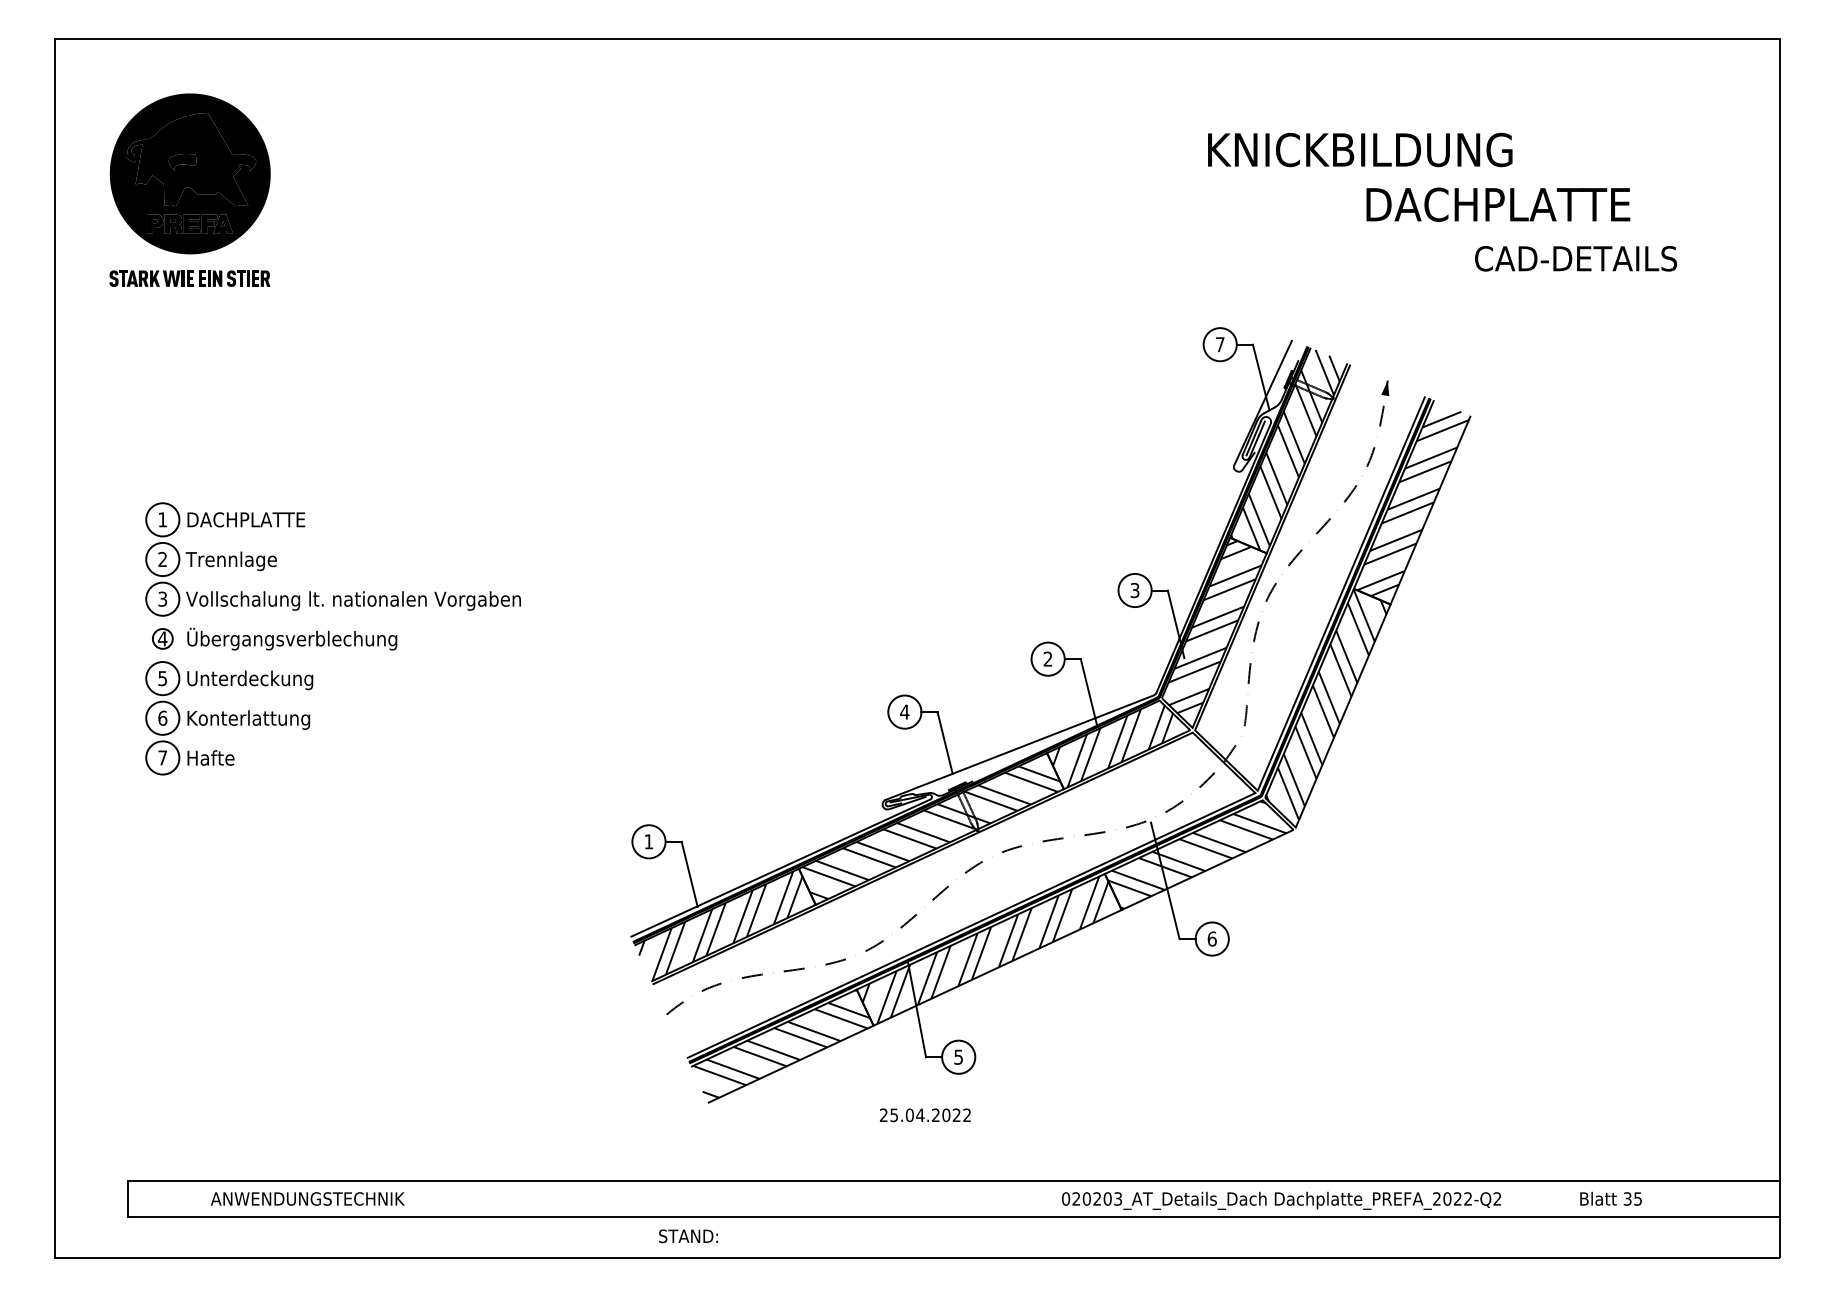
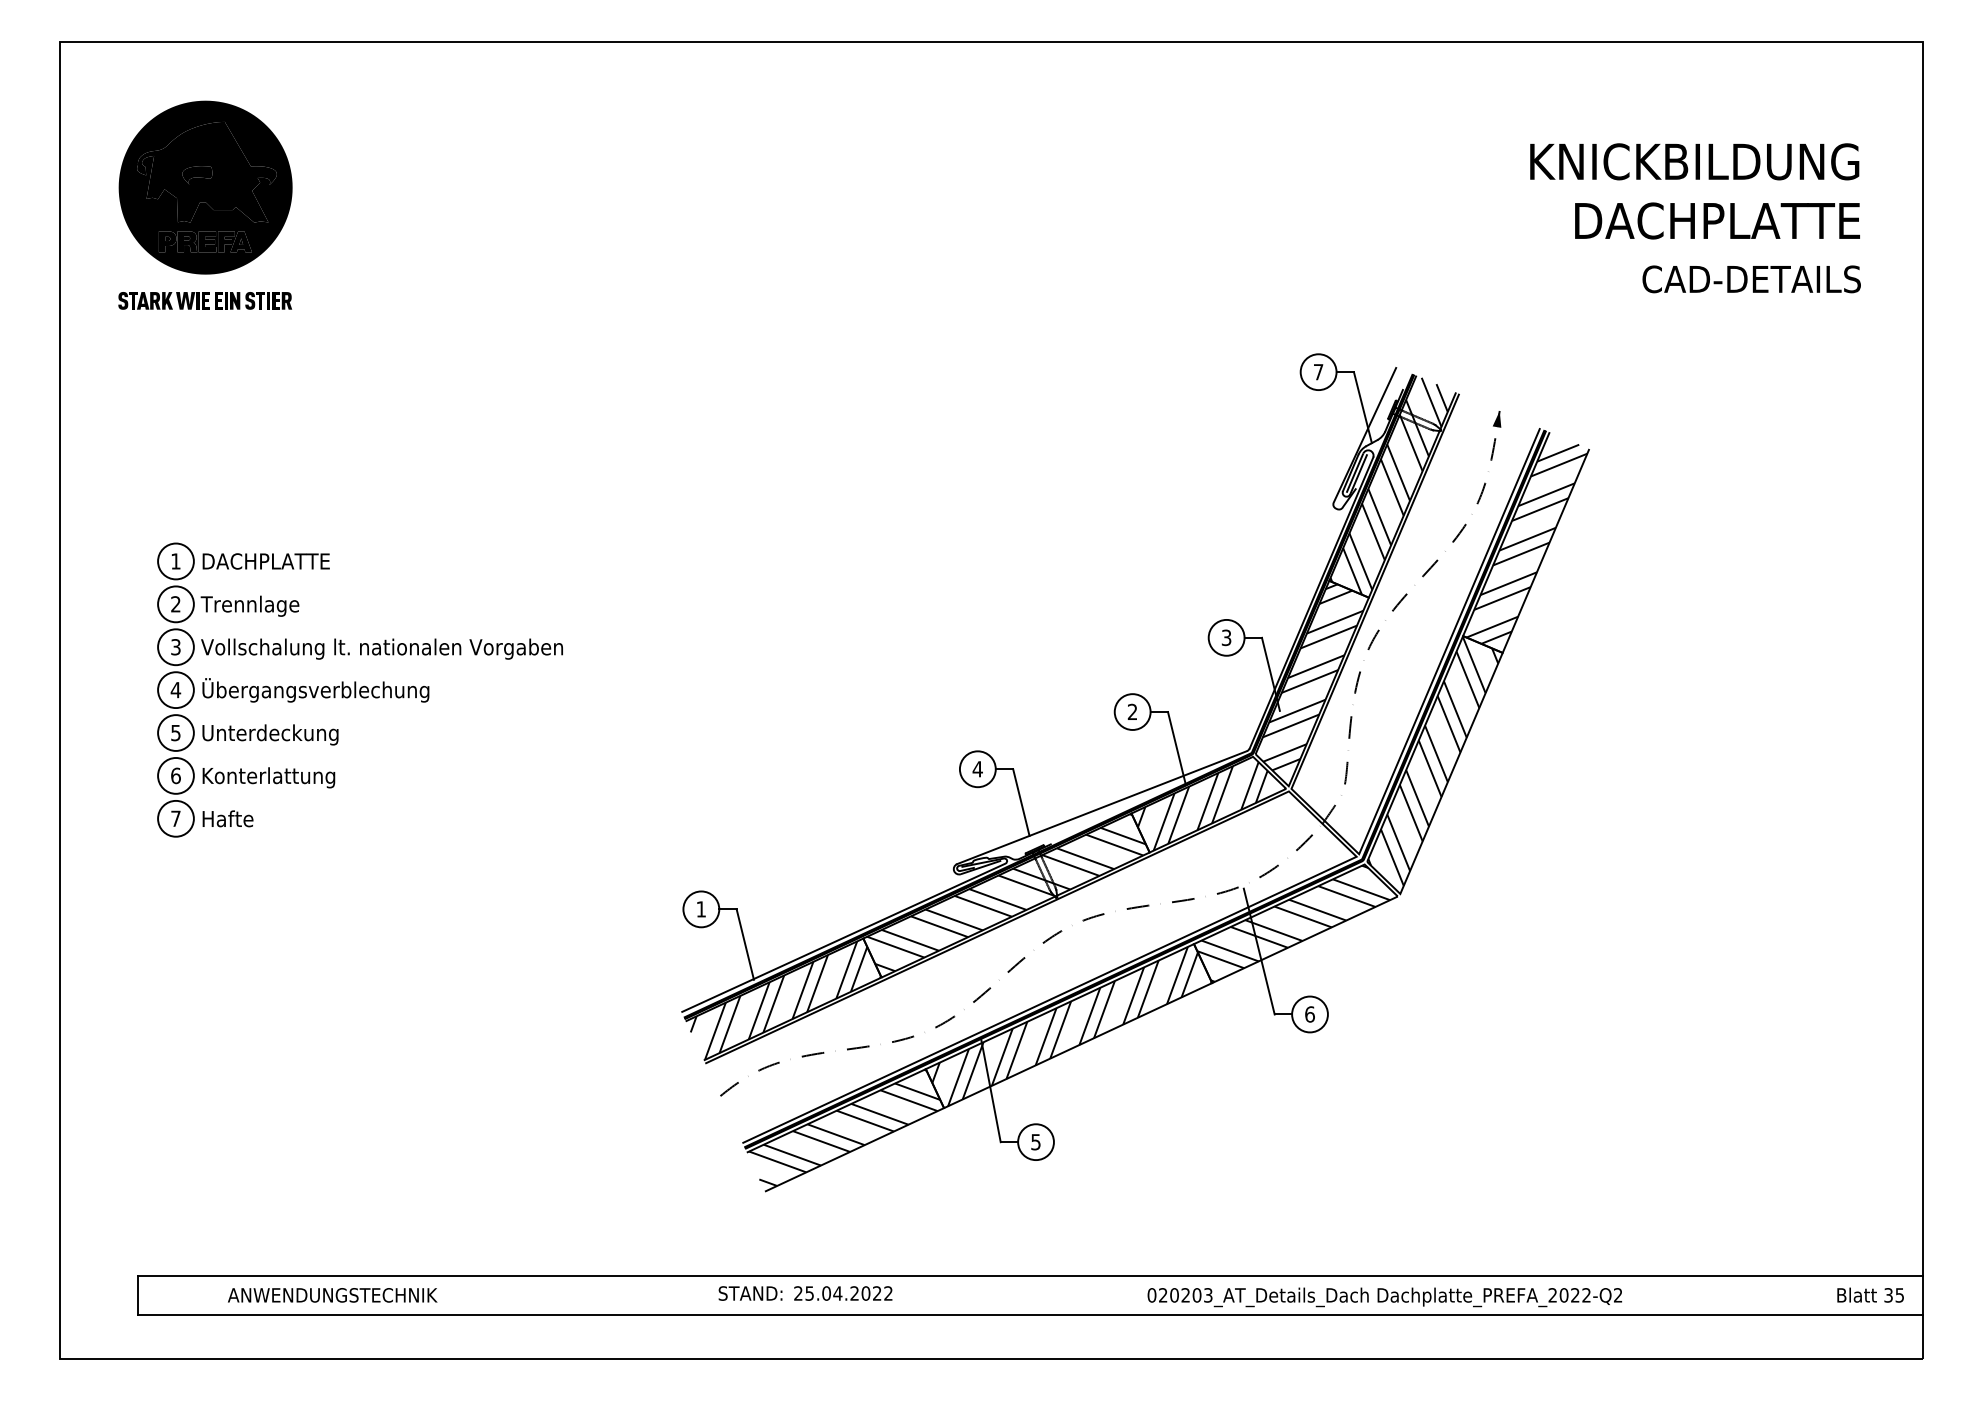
text: (1360, 149) -> (1694, 161), moved
text: (1498, 204) -> (1717, 220), moved
text: (1576, 258) -> (1752, 279), moved
circle: (162, 638) -> (175, 689), size x1.67
text: (925, 1115) -> (843, 1293), moved
text: (1610, 1198) -> (1870, 1294), moved
text: (688, 1236) -> (750, 1293), moved

